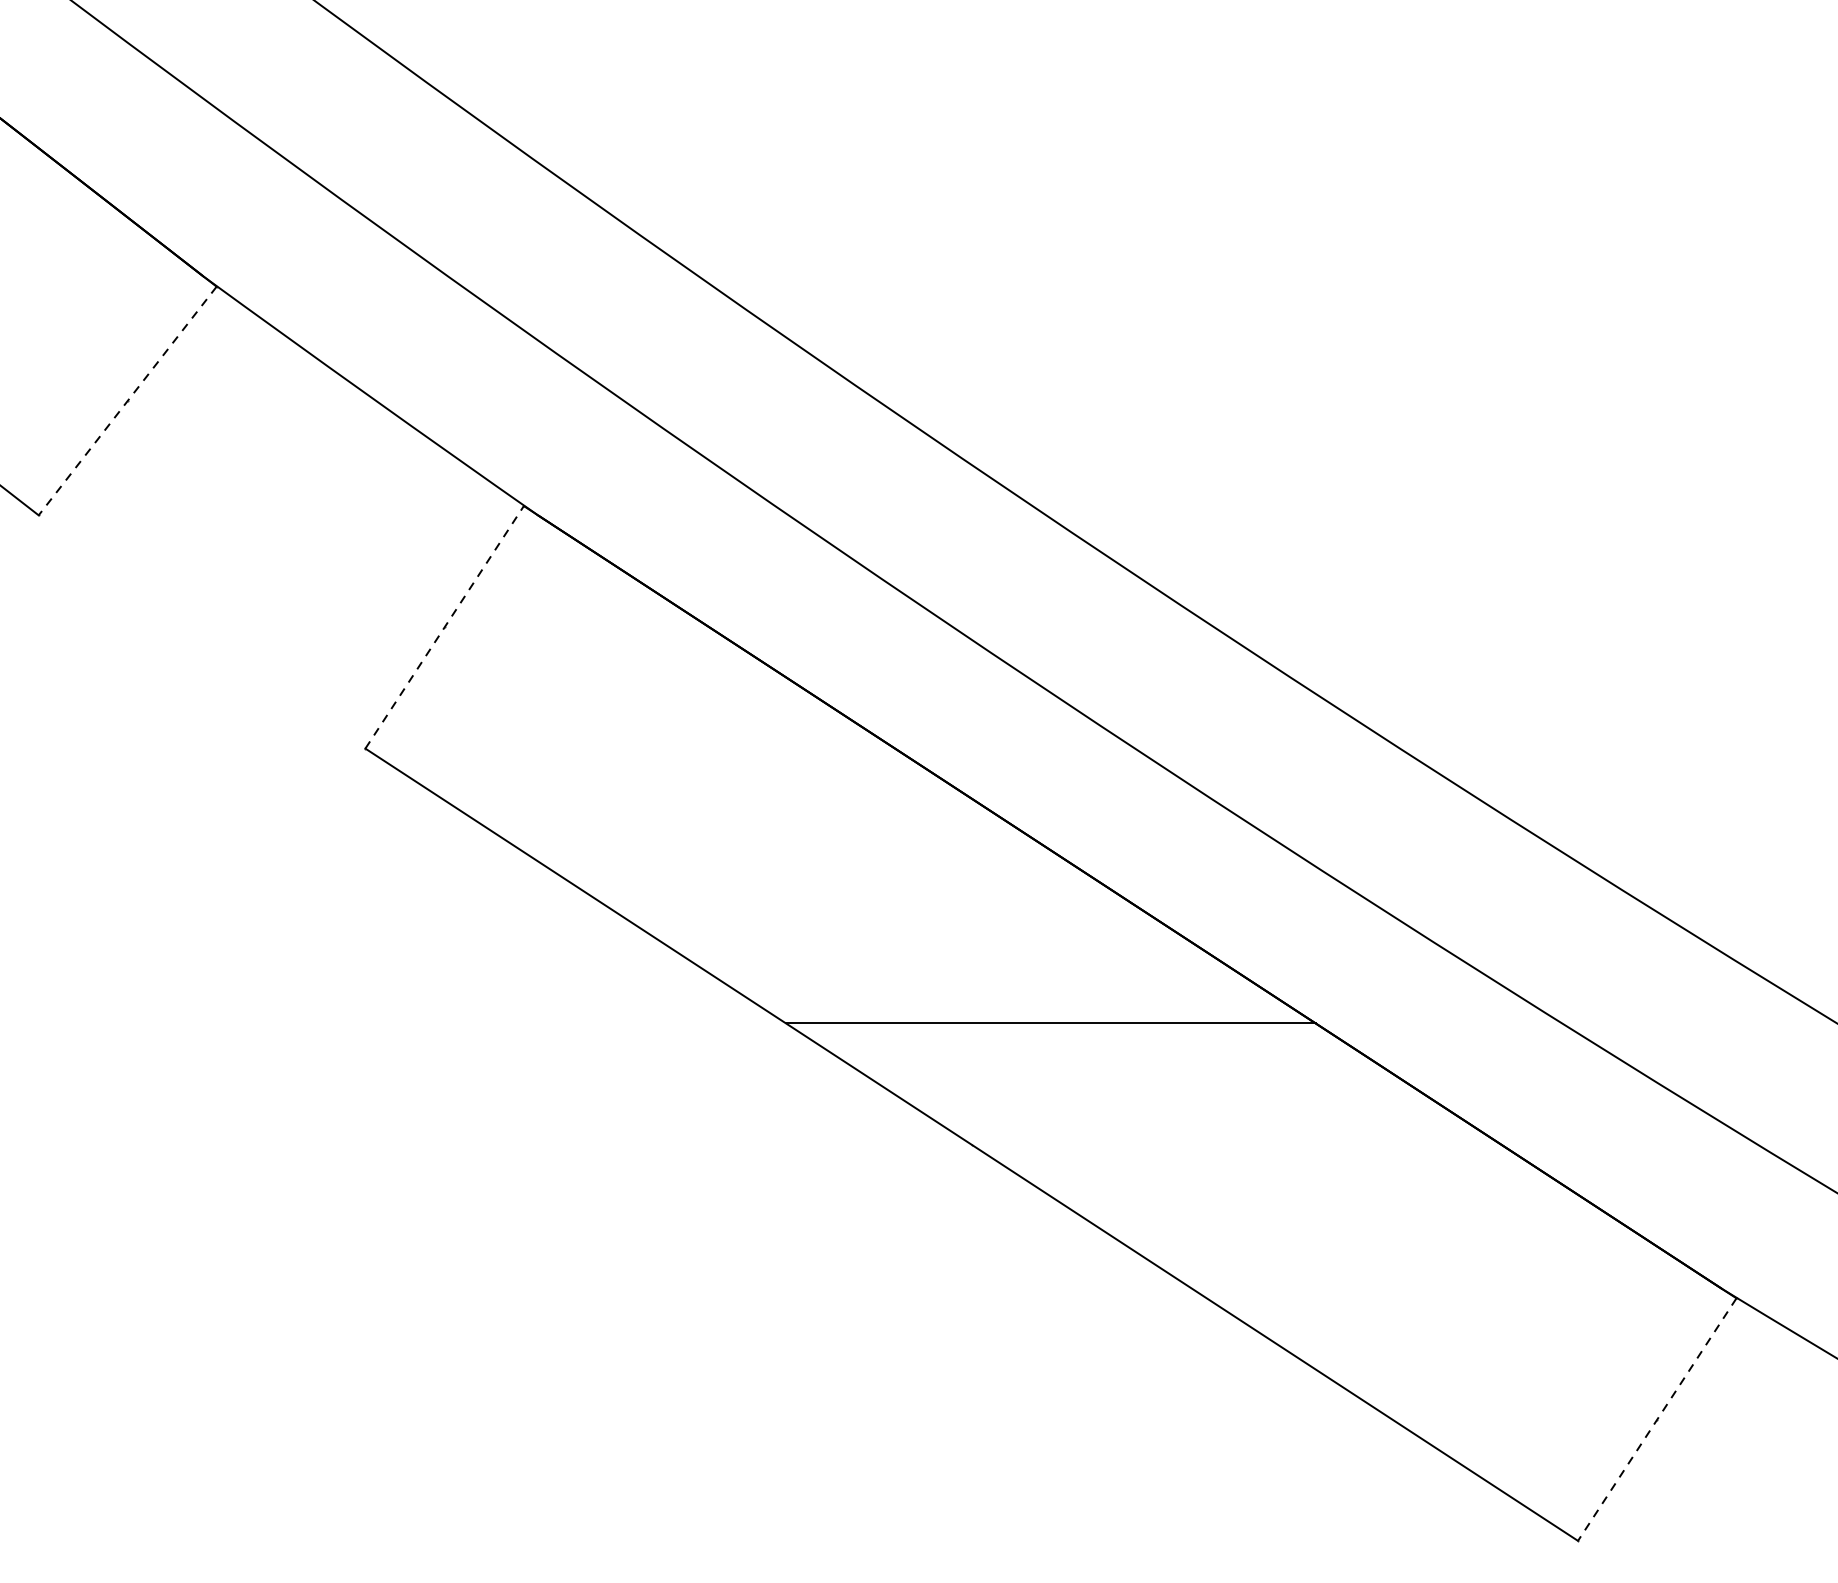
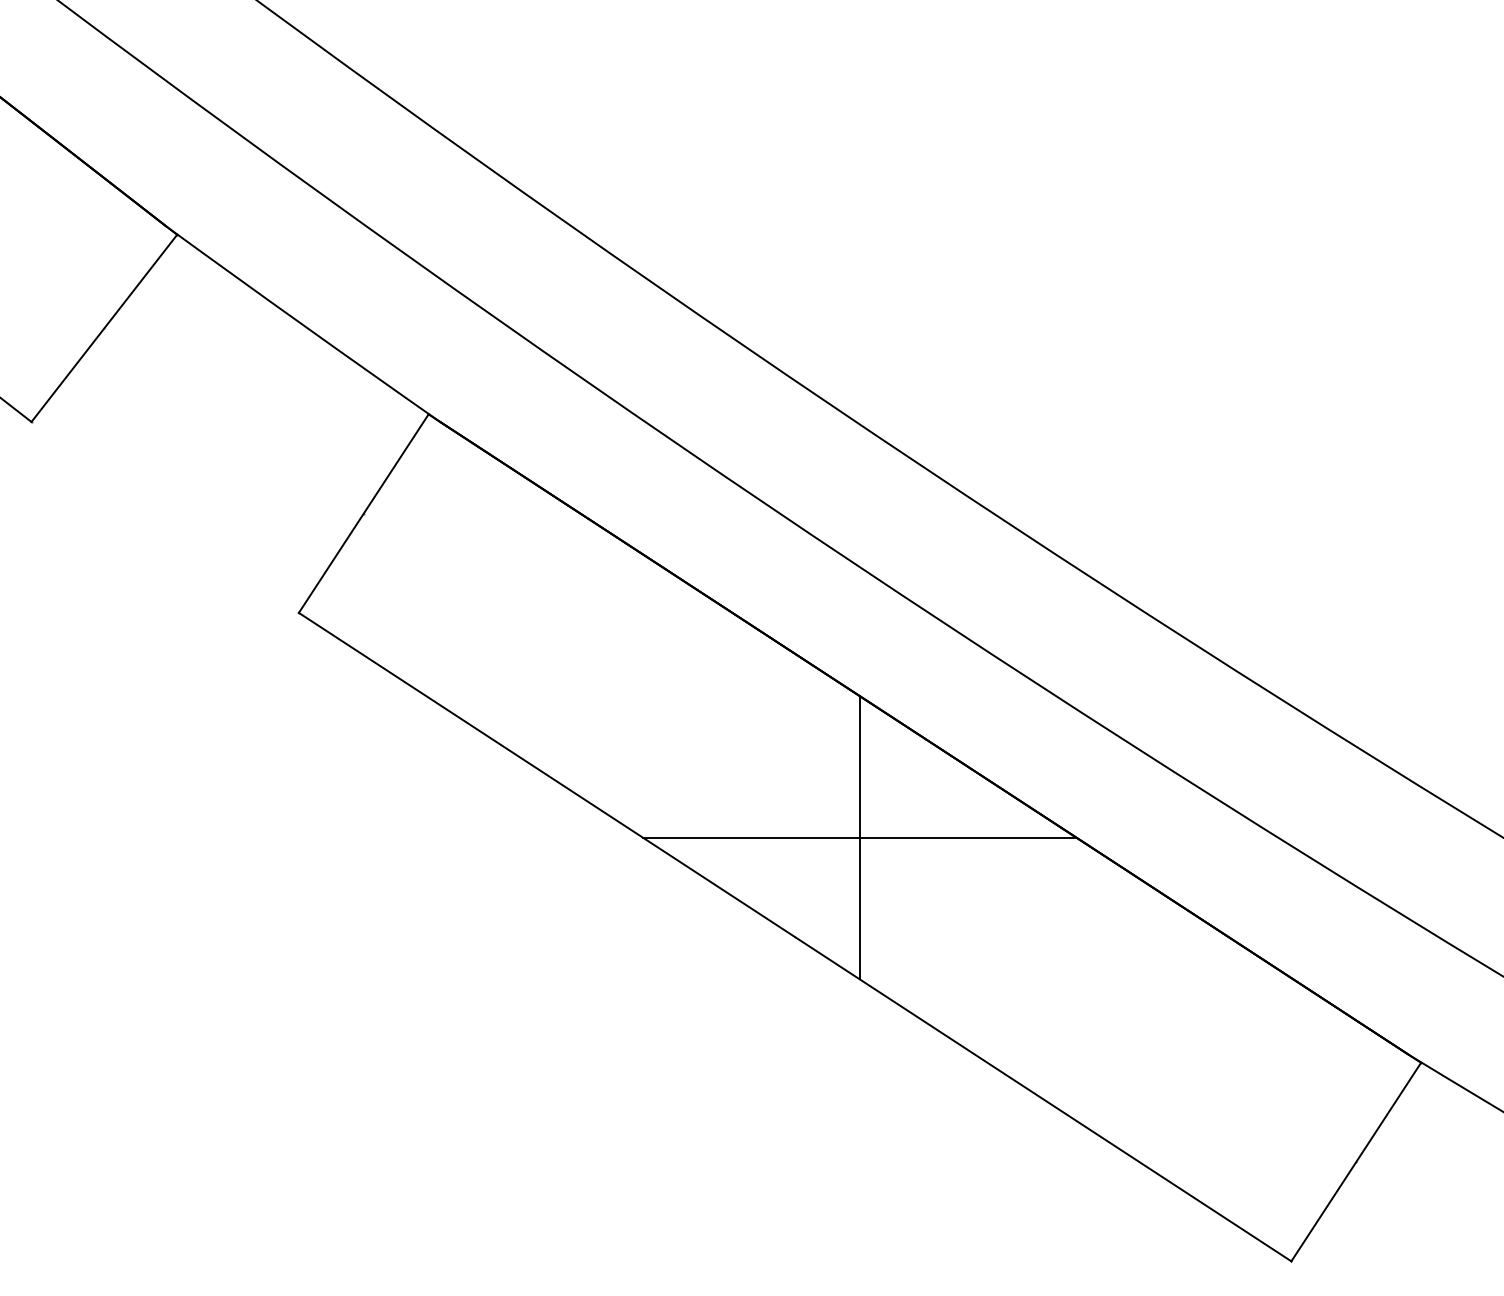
line: (127, 401) -> (104, 328), dashed -> solid
line: (444, 627) -> (363, 513), dashed -> solid
line: (1051, 1023) -> (860, 837), added
line: (1657, 1420) -> (1356, 1162), dashed -> solid

